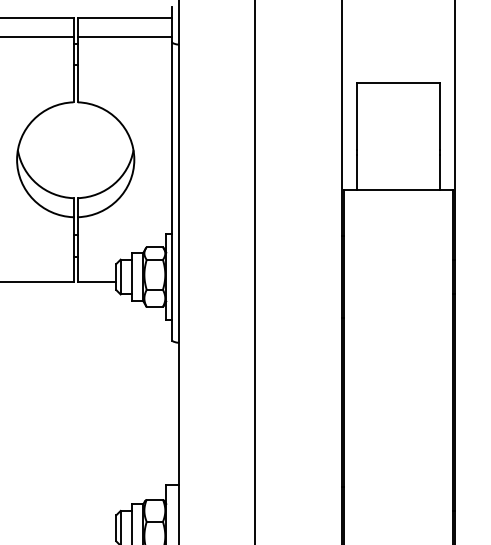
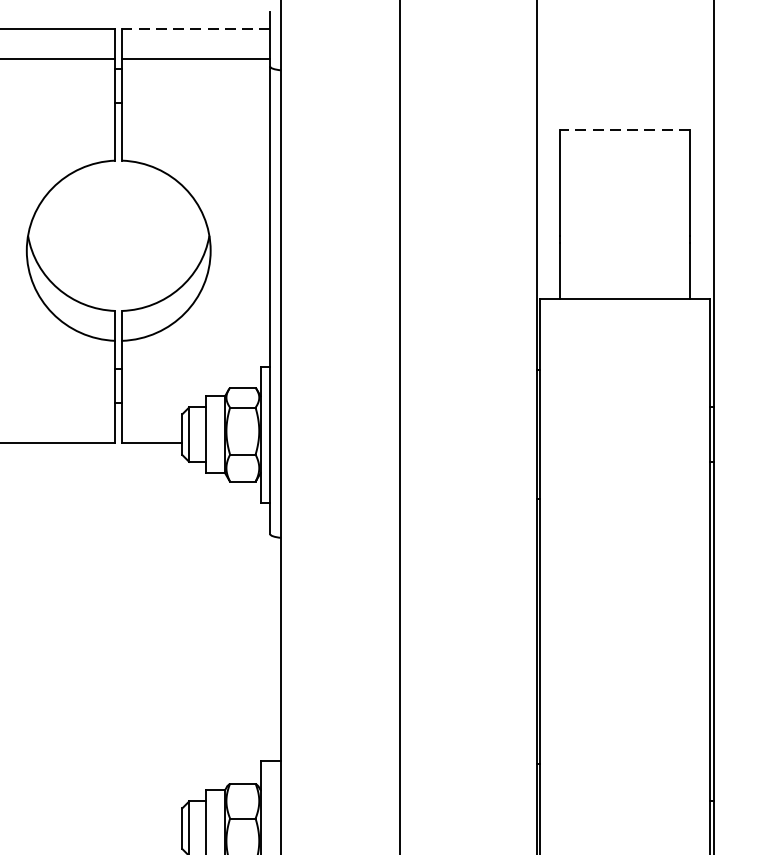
line: (124, 18) -> (195, 29), solid -> dashed
line: (398, 82) -> (624, 129), solid -> dashed

